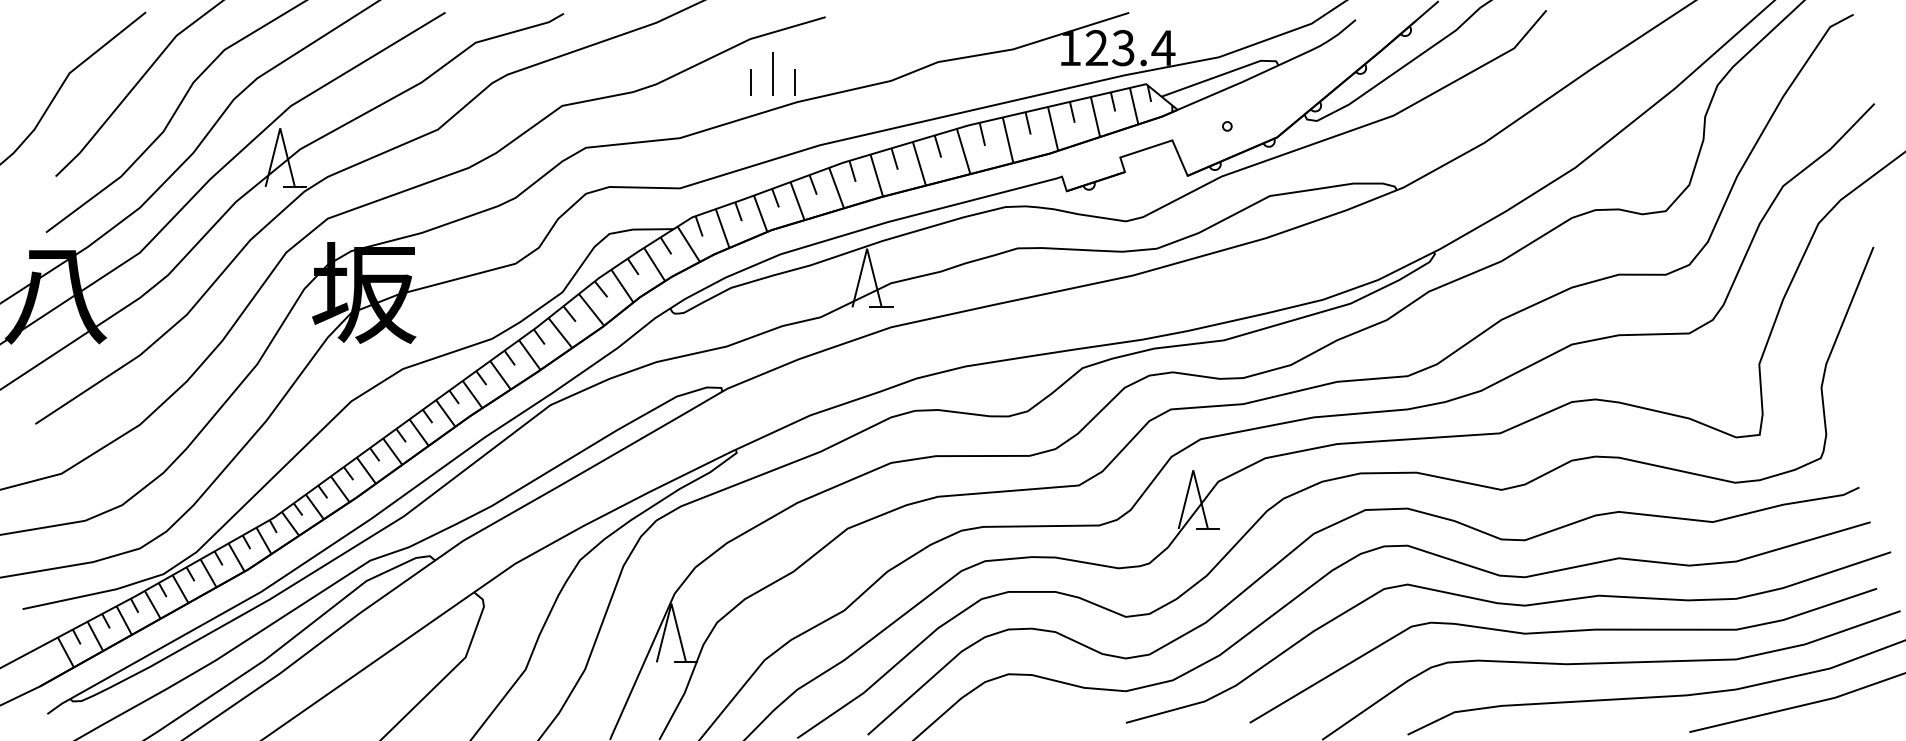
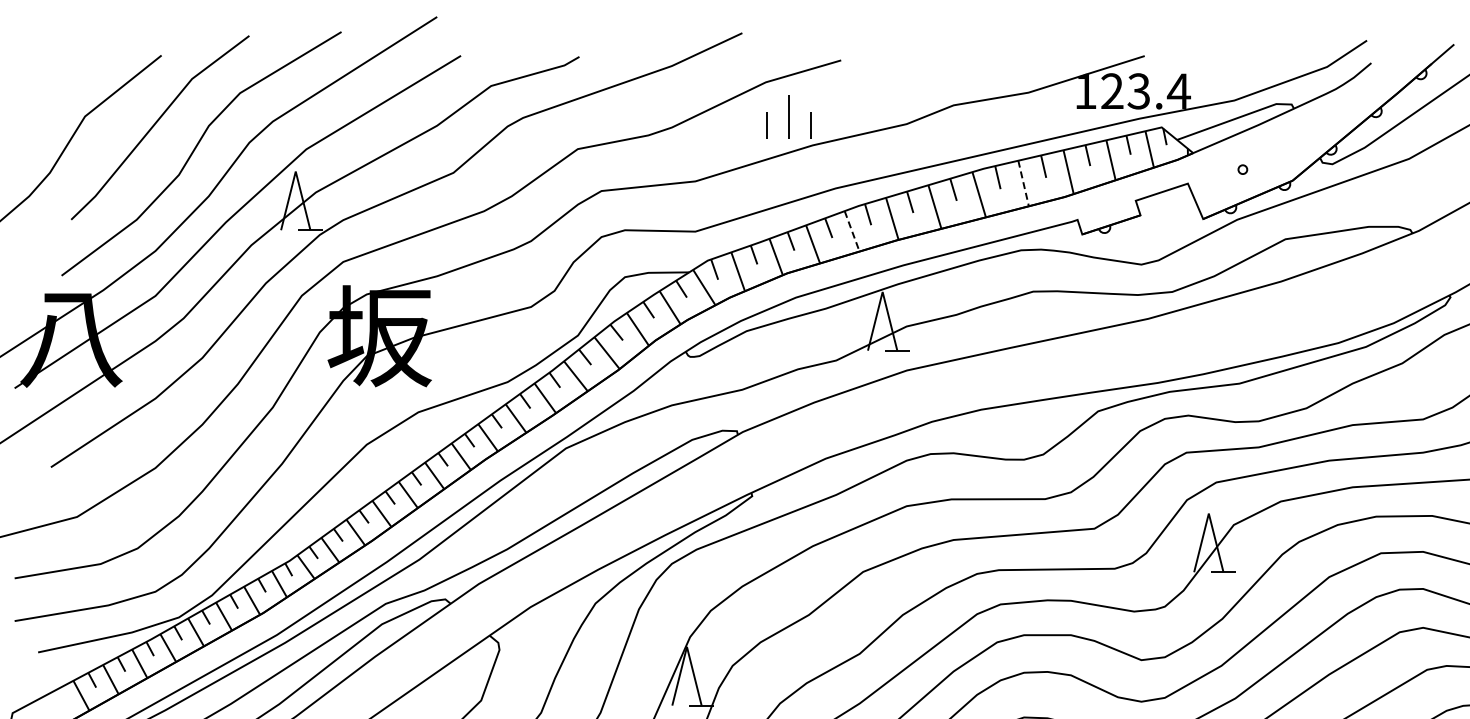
line: (1008, 140) -> (1024, 183), solid -> dashed
line: (836, 188) -> (852, 231), solid -> dashed

